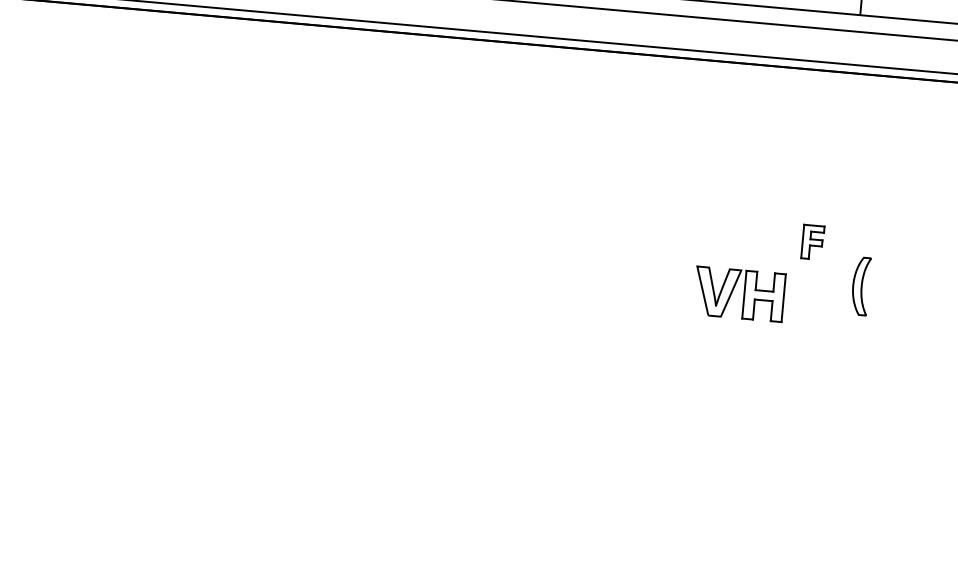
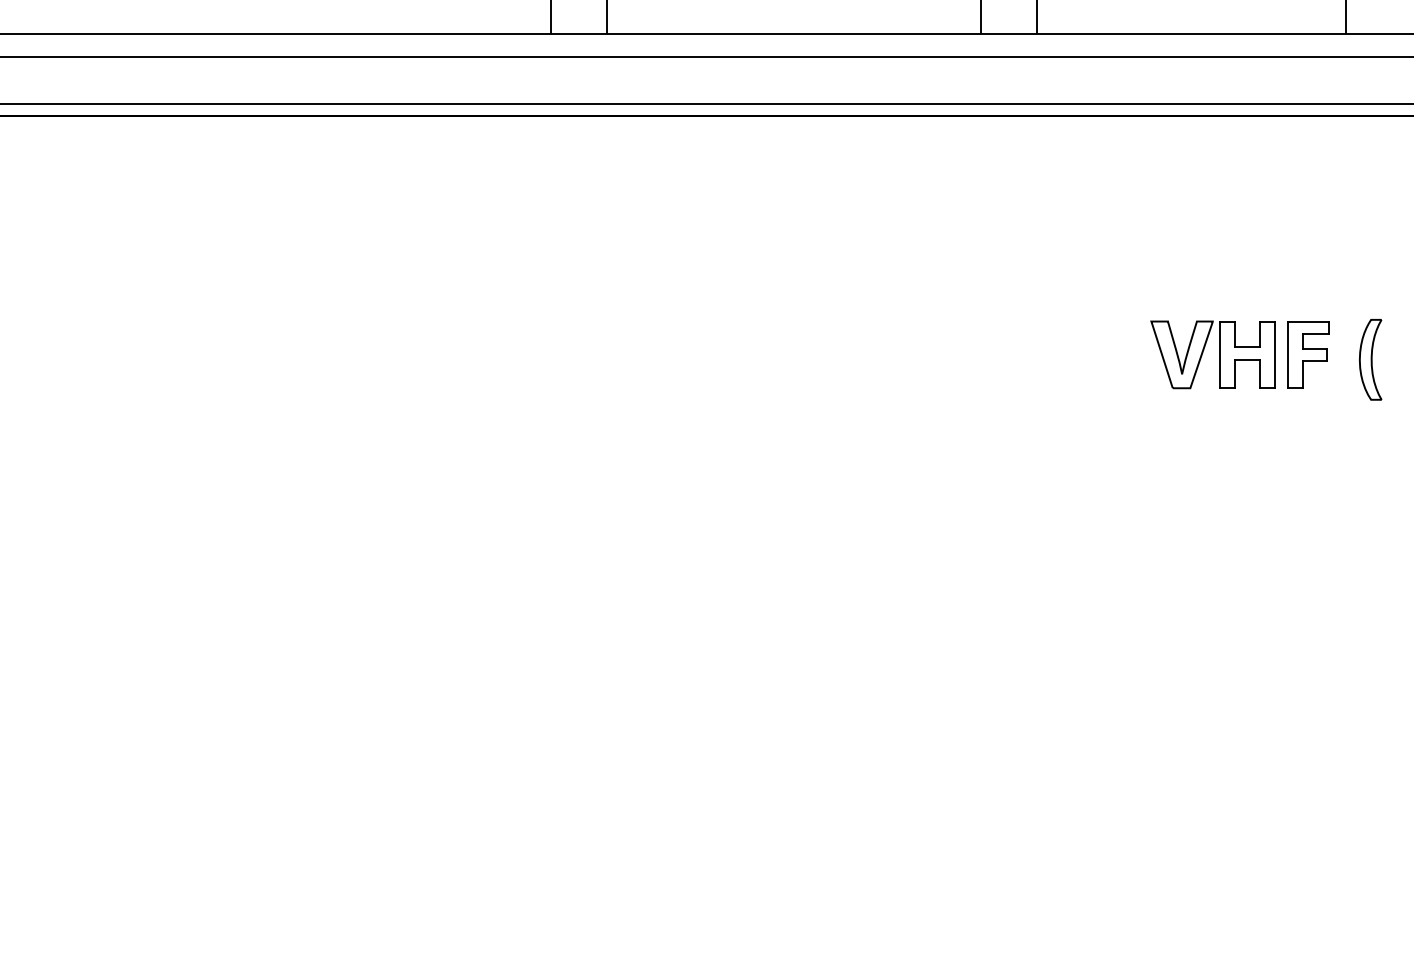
part: (812, 242) -> (1308, 354), size x1.43
part: (860, 286) -> (1370, 359), moved
part: (743, 294) -> (1219, 354), moved

